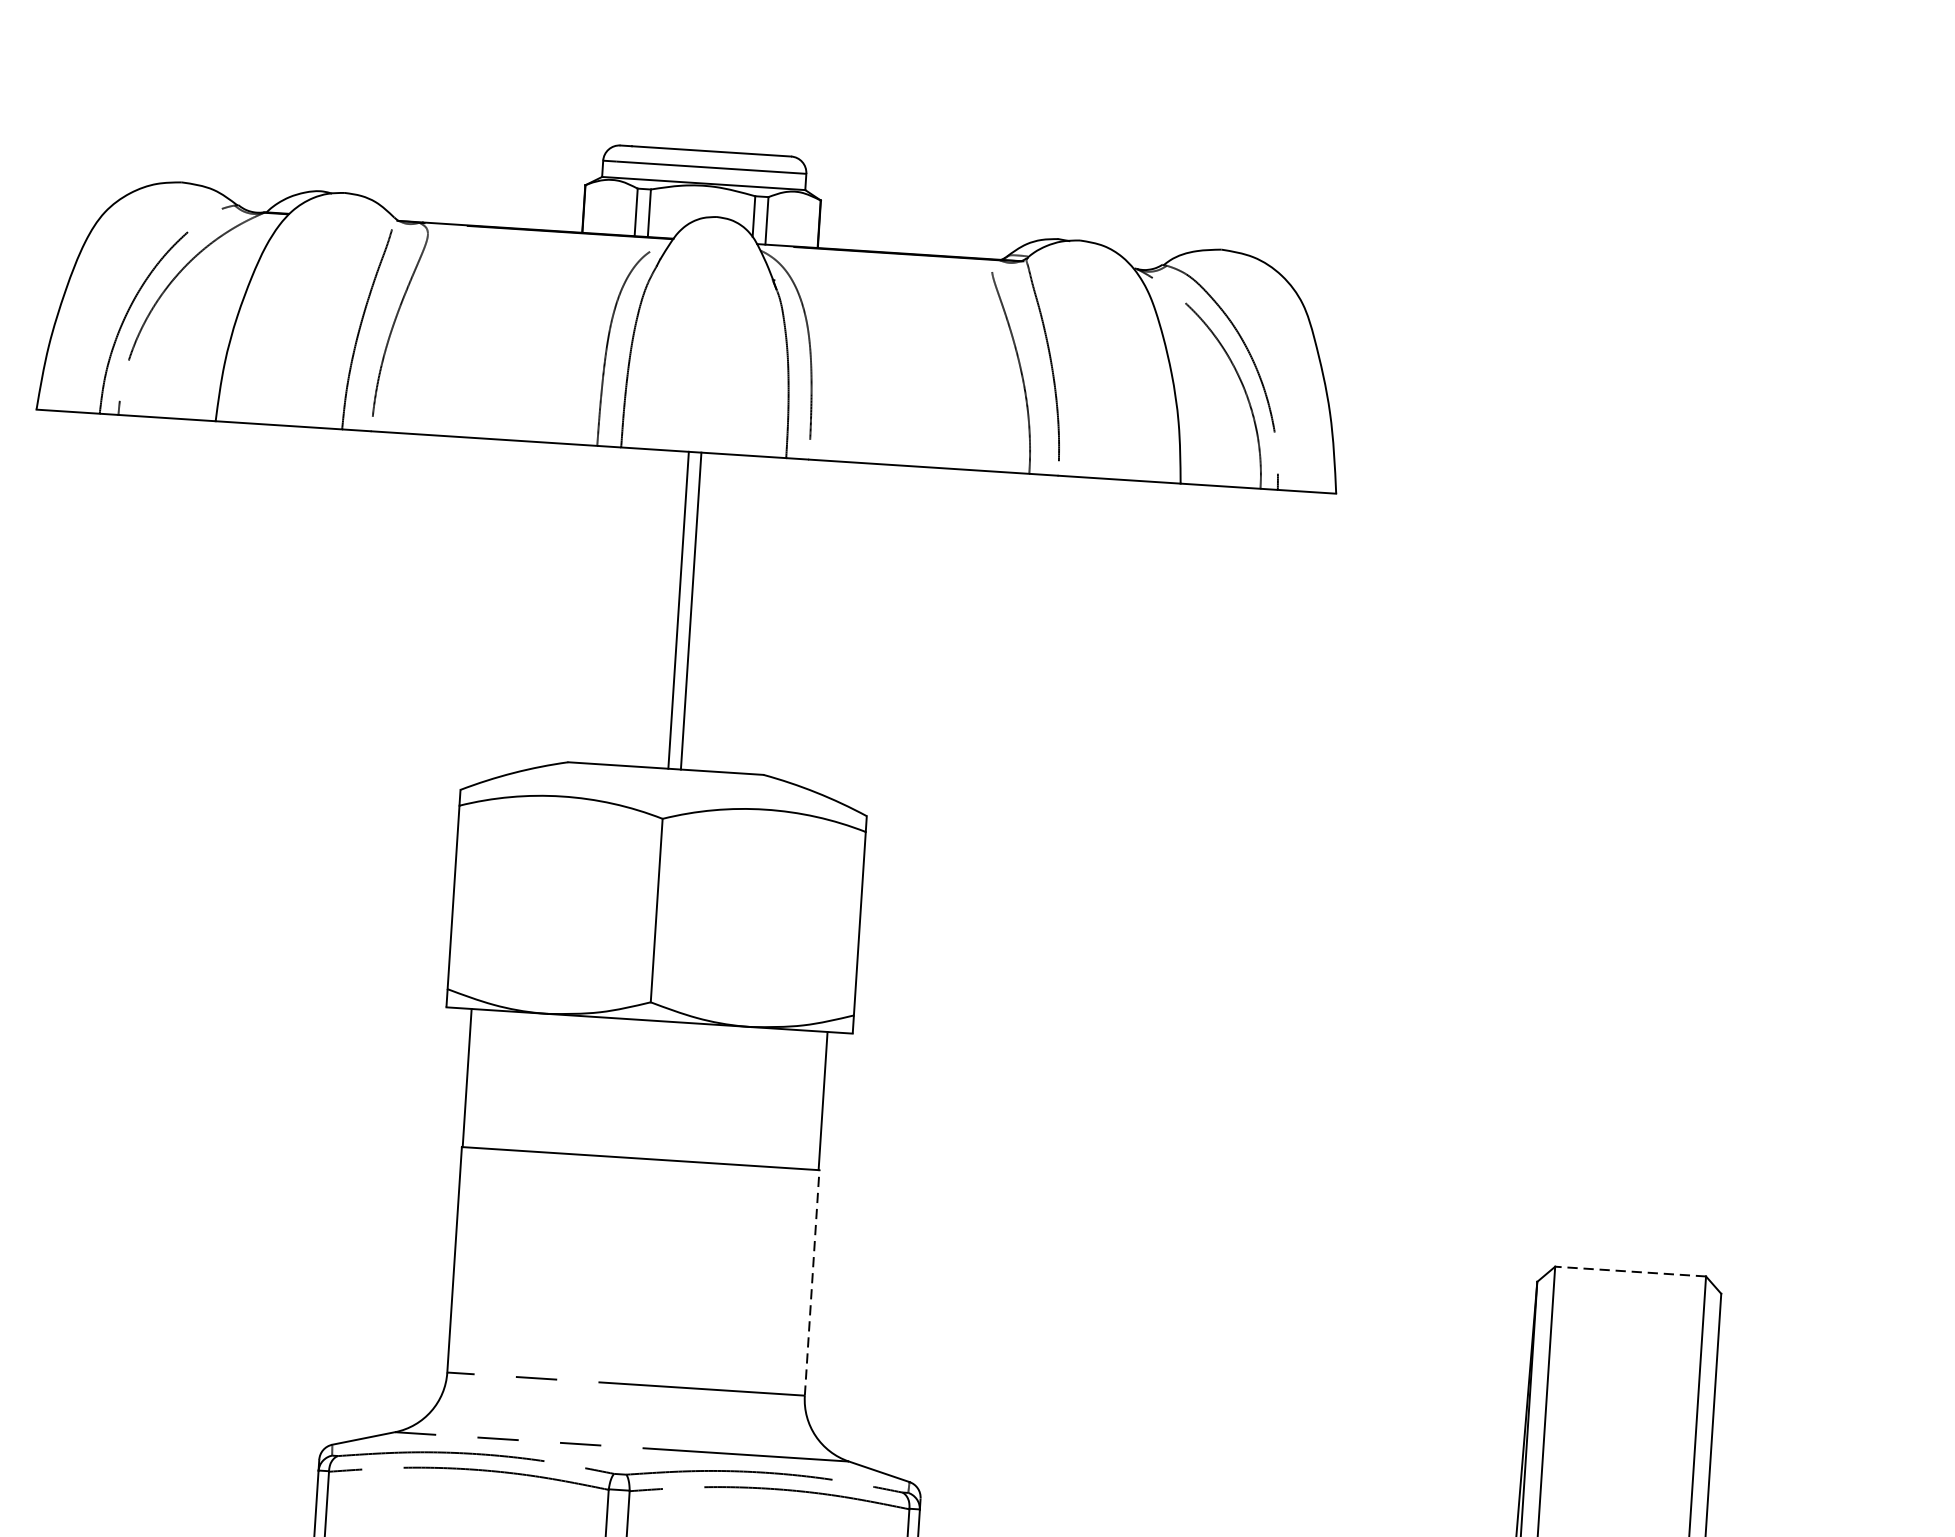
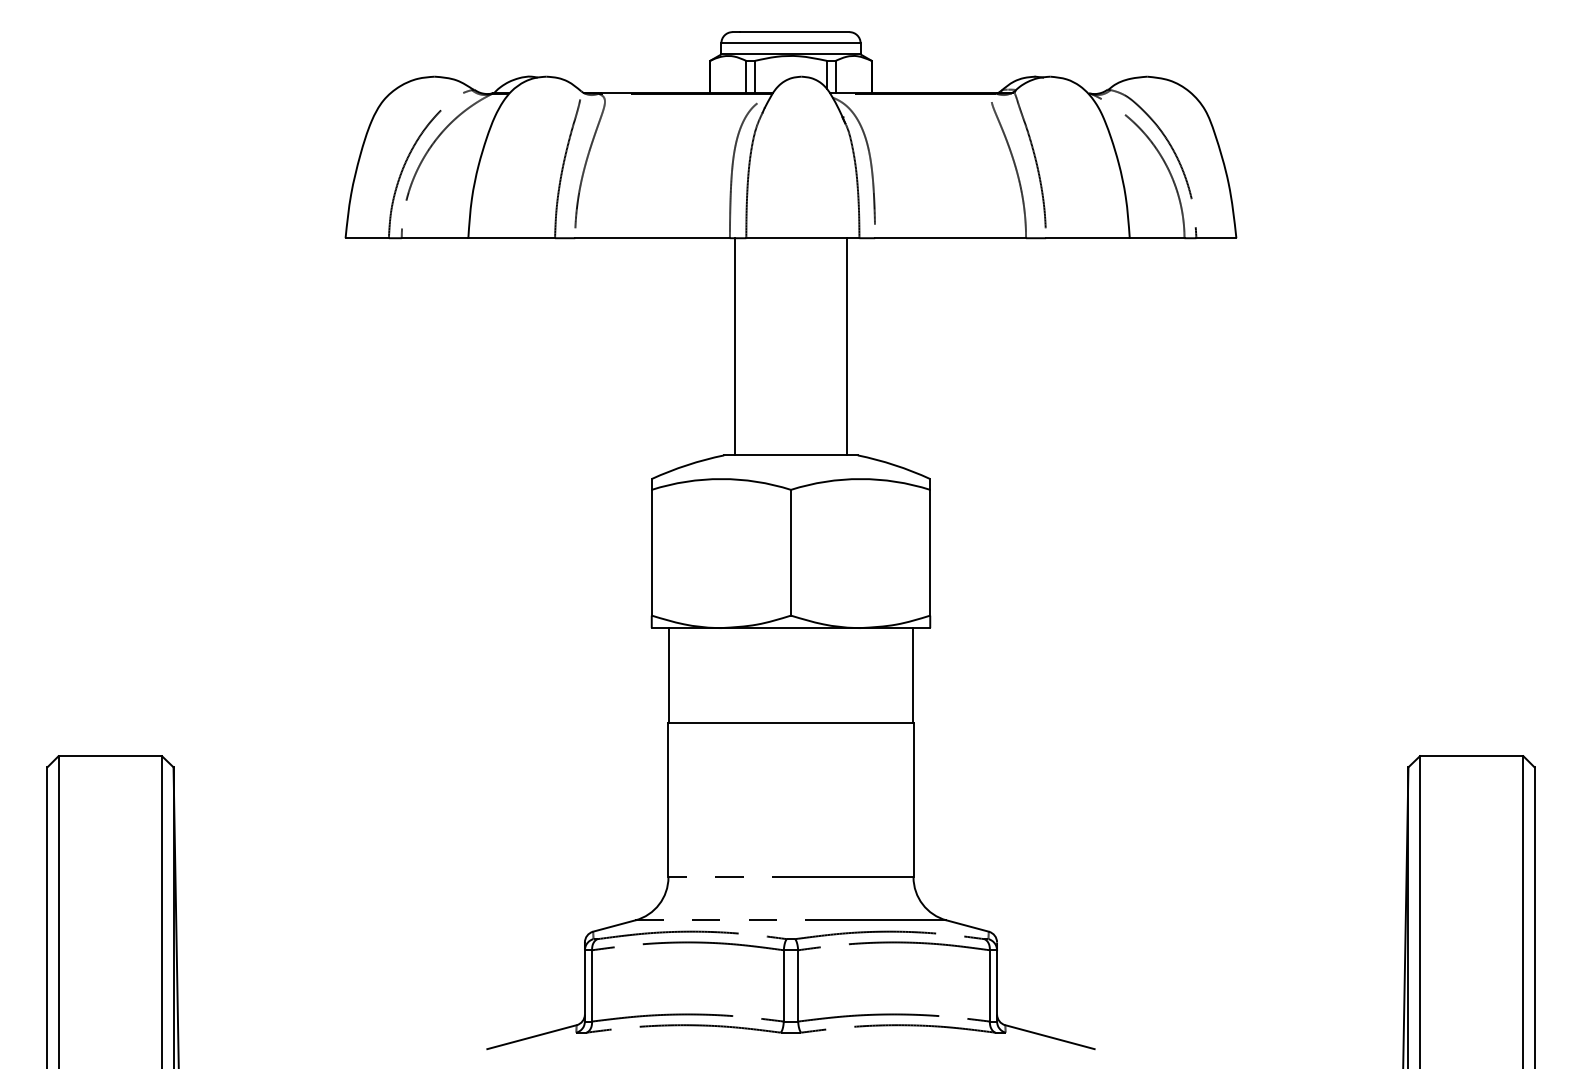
line: (678, 609) -> (846, 346), moved
line: (691, 610) -> (735, 346), moved
line: (1630, 1272) -> (1471, 756), dashed -> solid
line: (812, 1282) -> (913, 799), dashed -> solid

